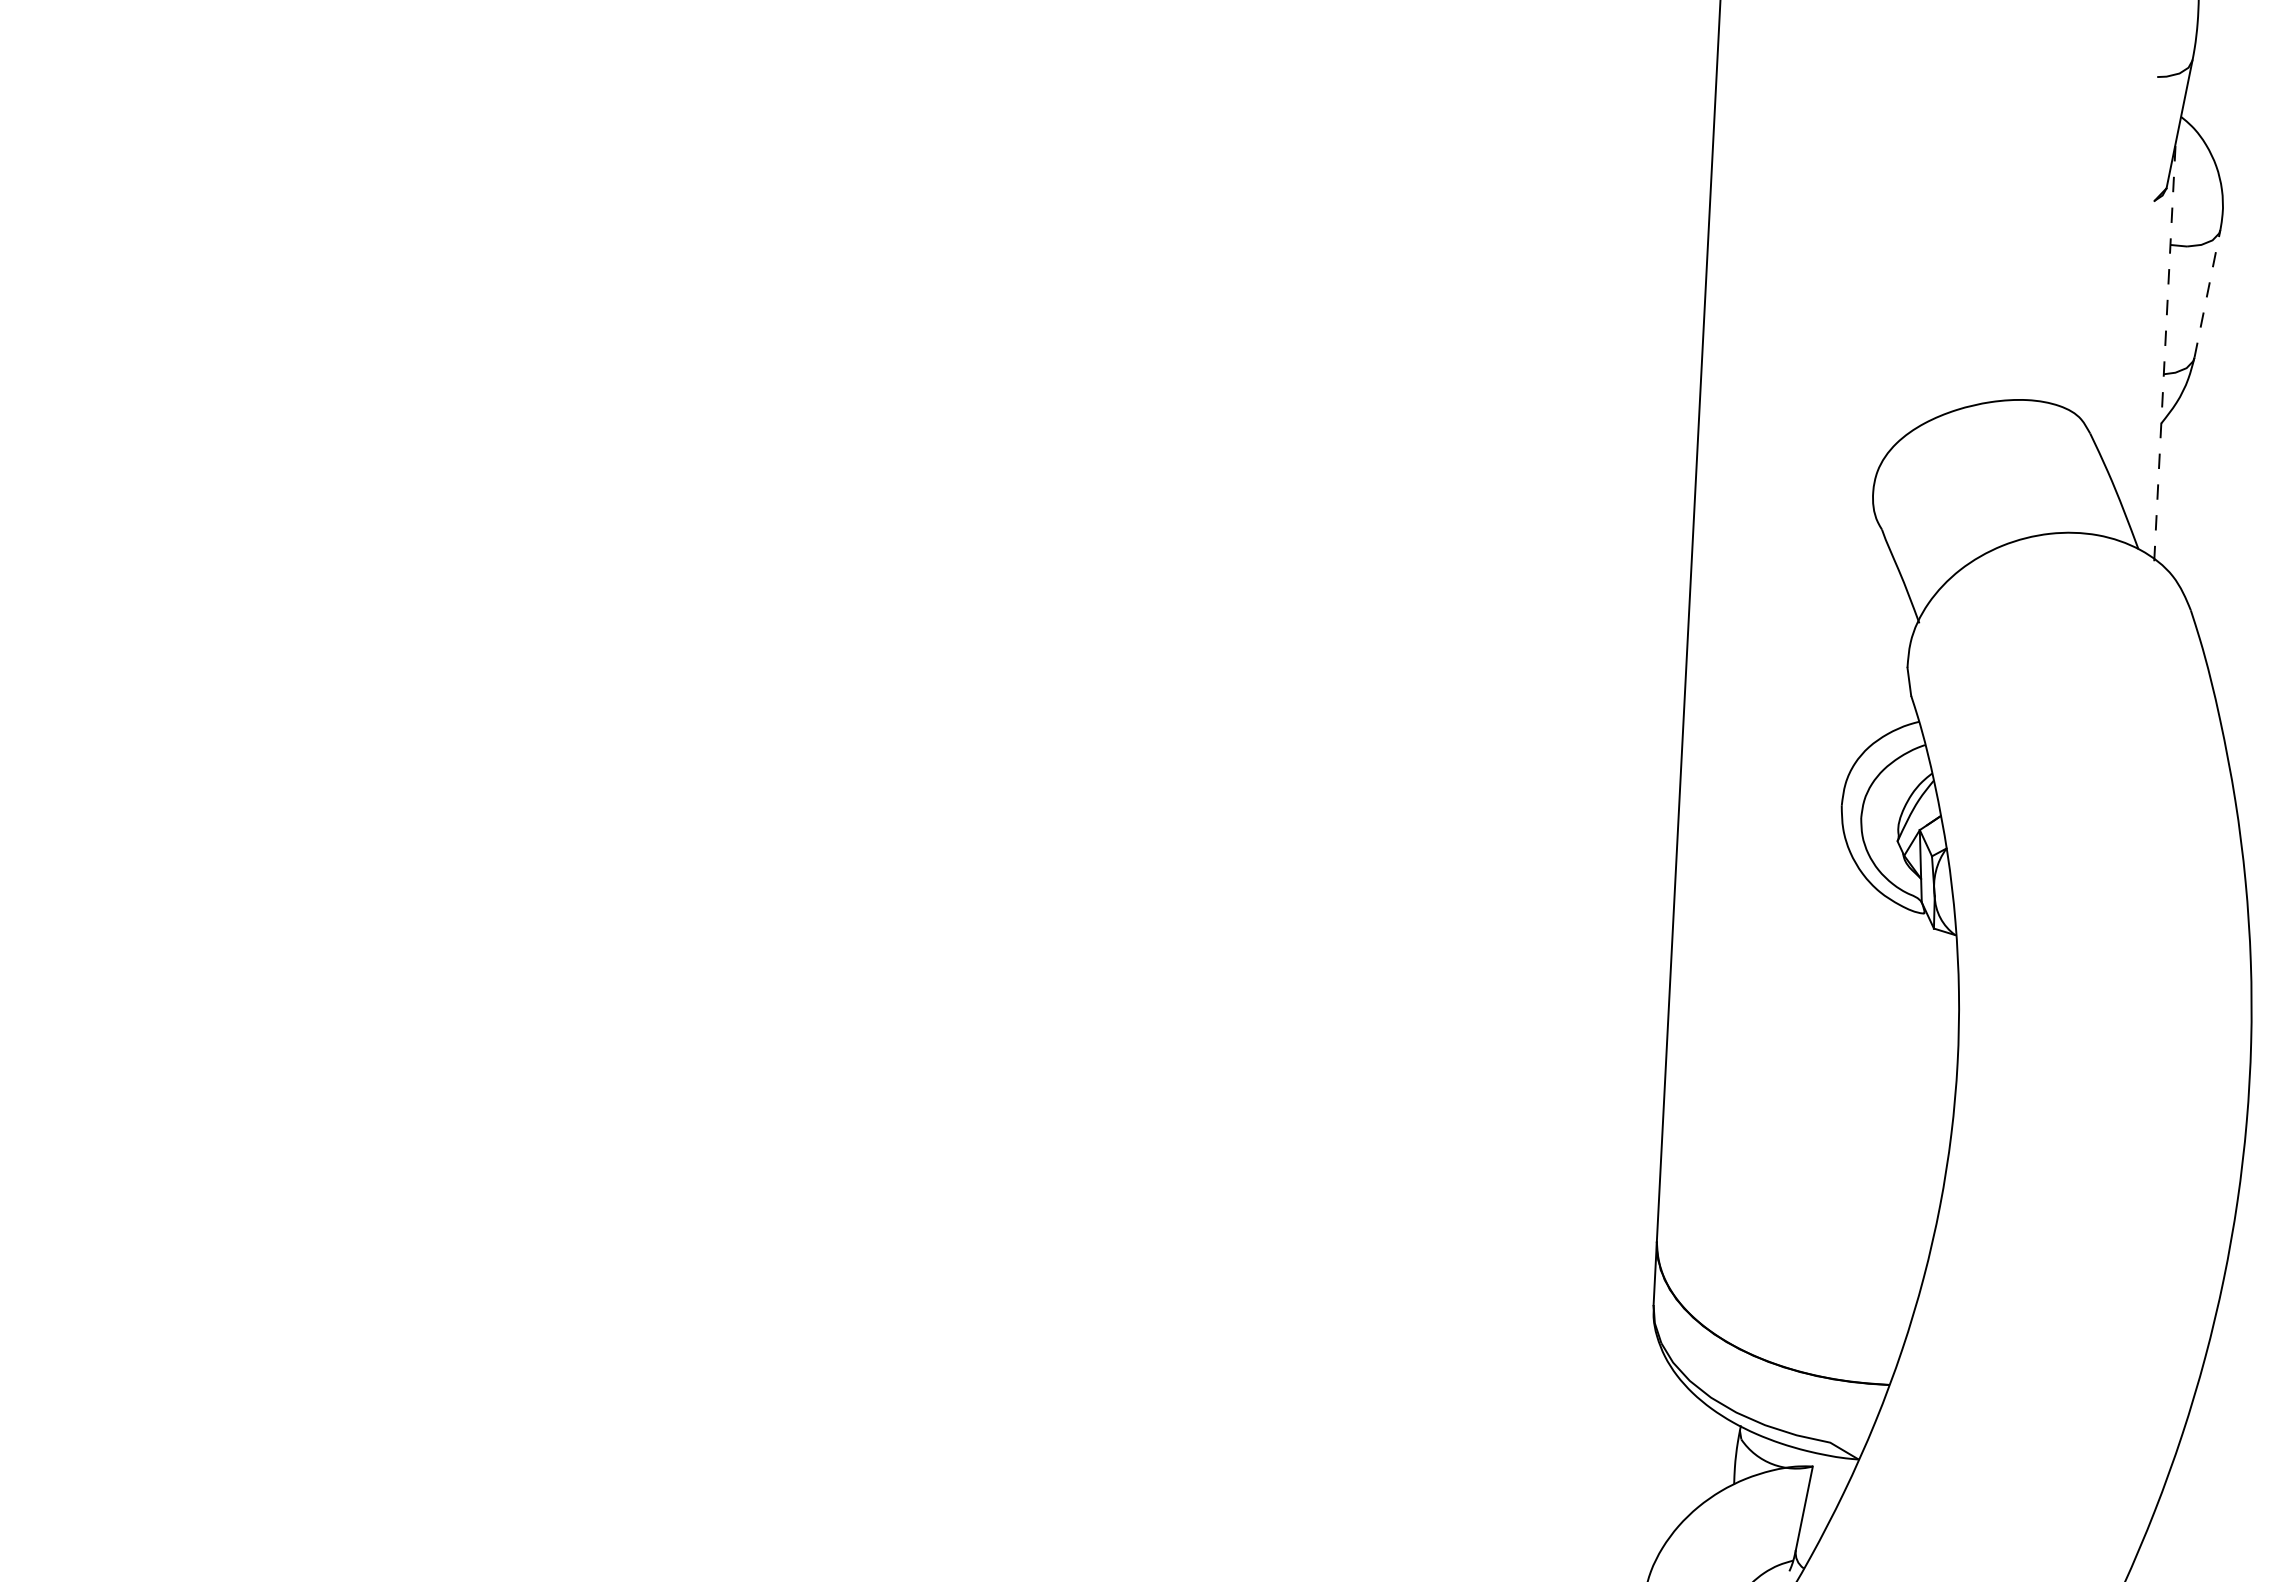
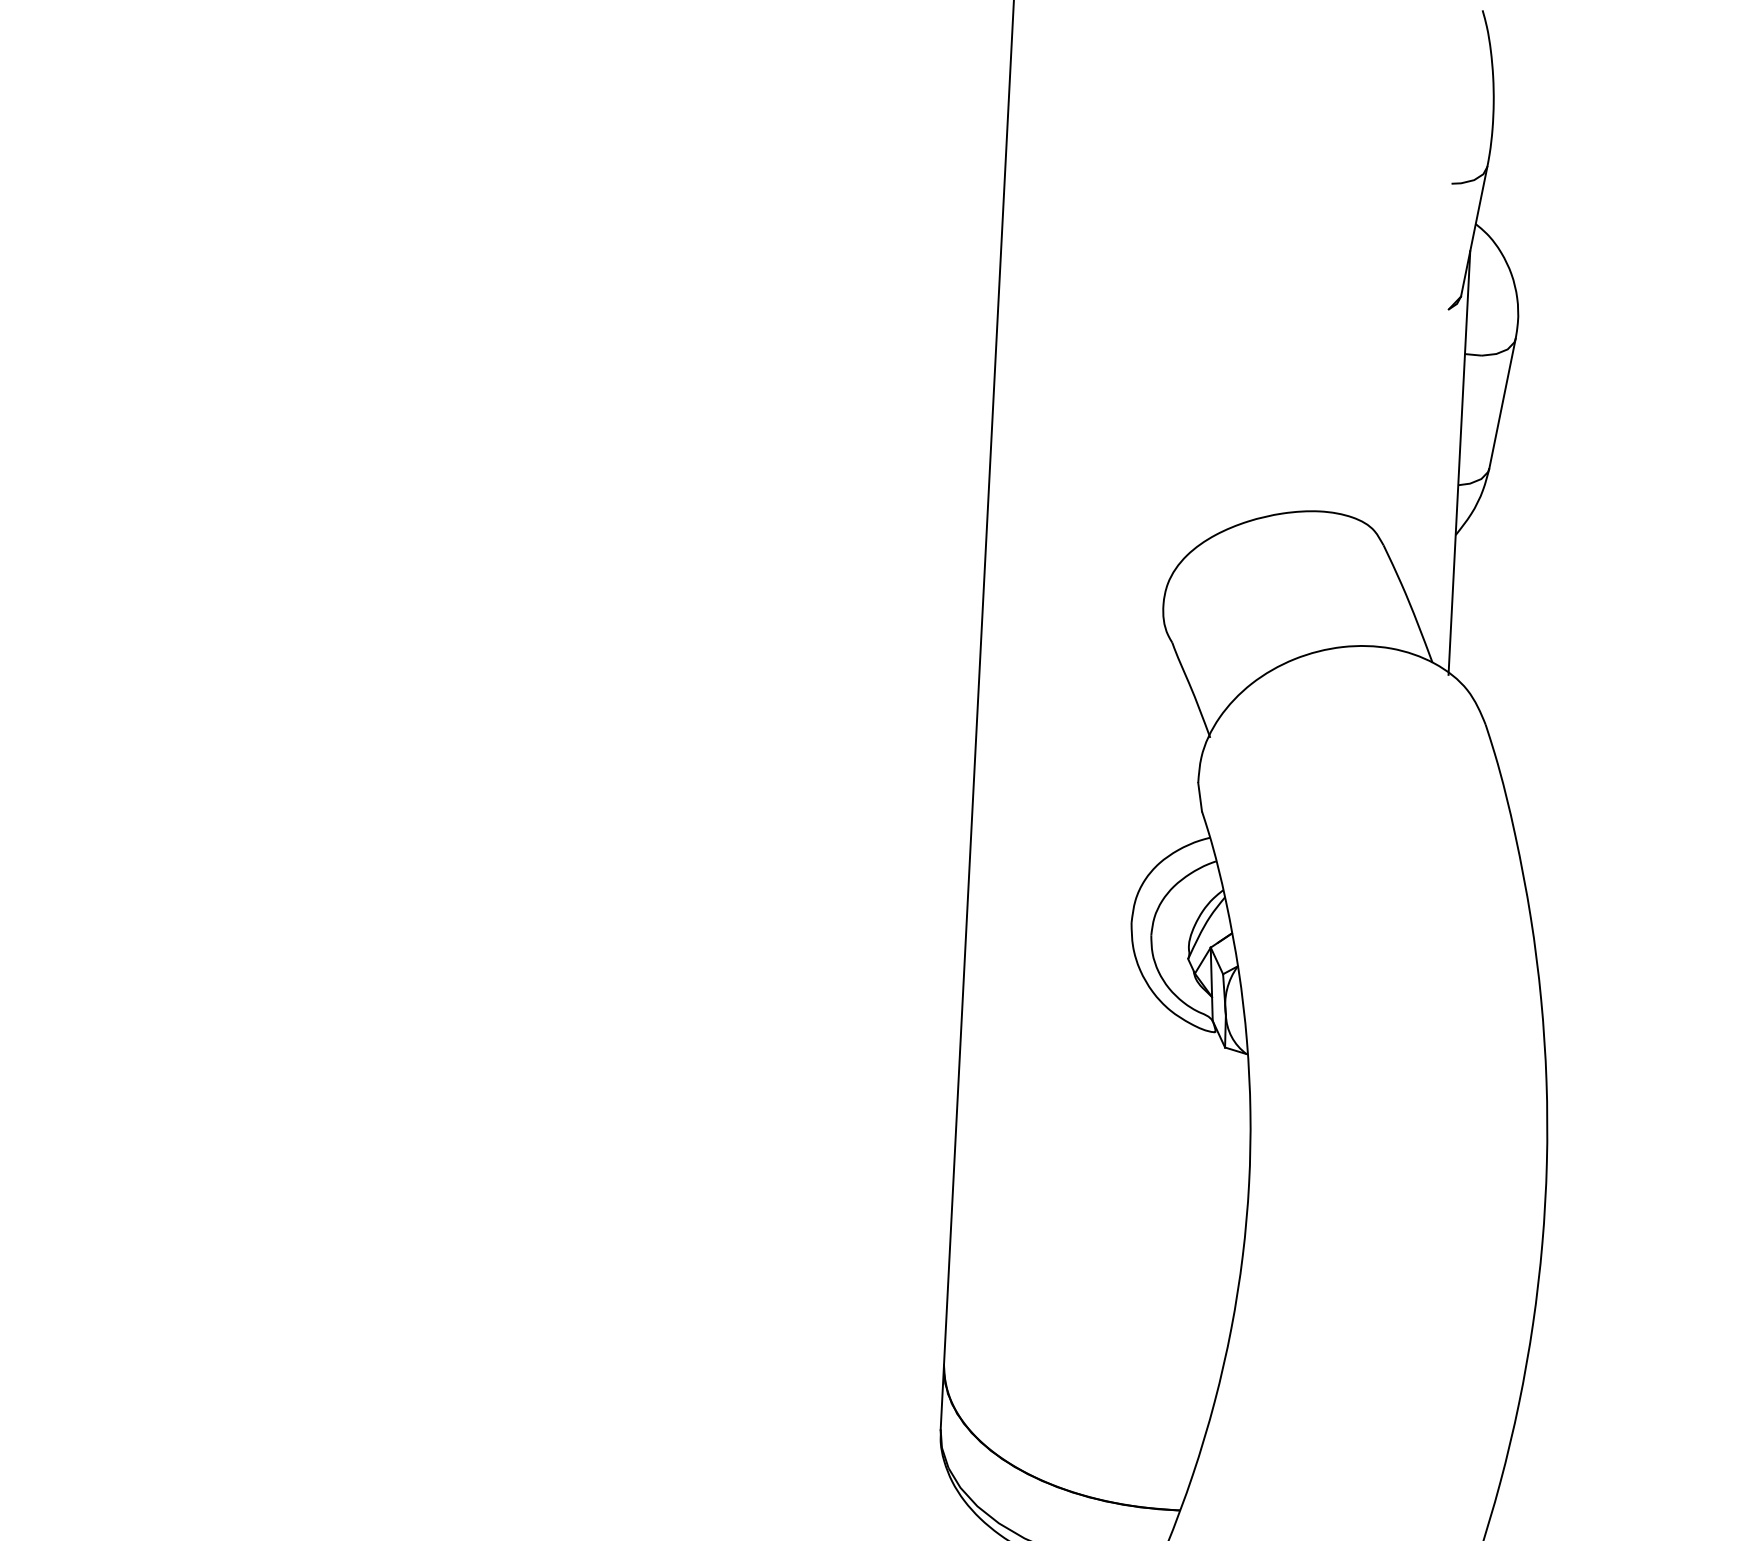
line: (2207, 293) -> (1502, 403), dashed -> solid
line: (2164, 351) -> (1458, 462), dashed -> solid

